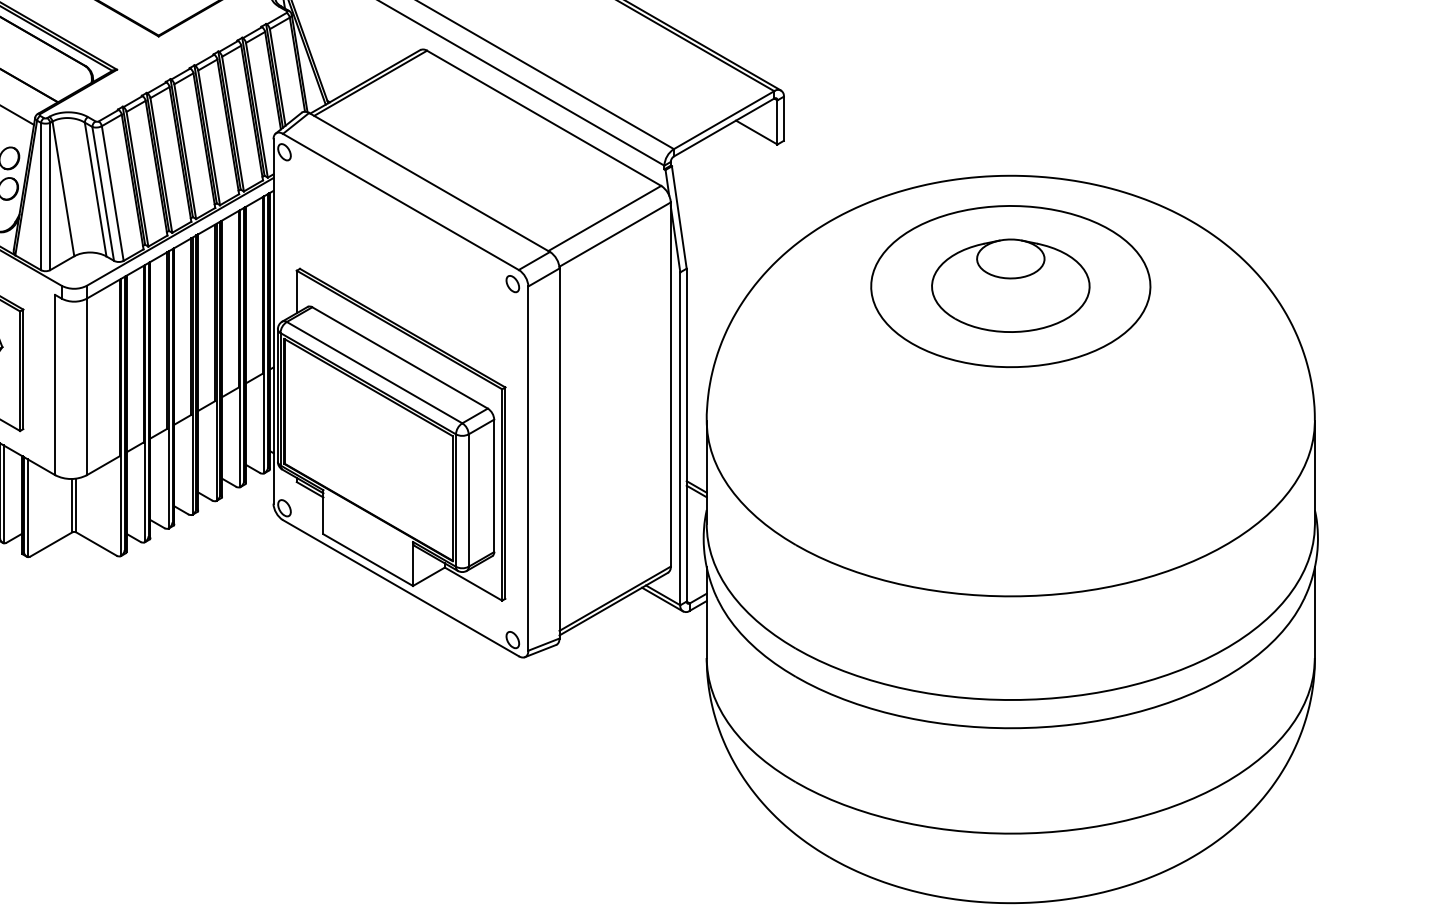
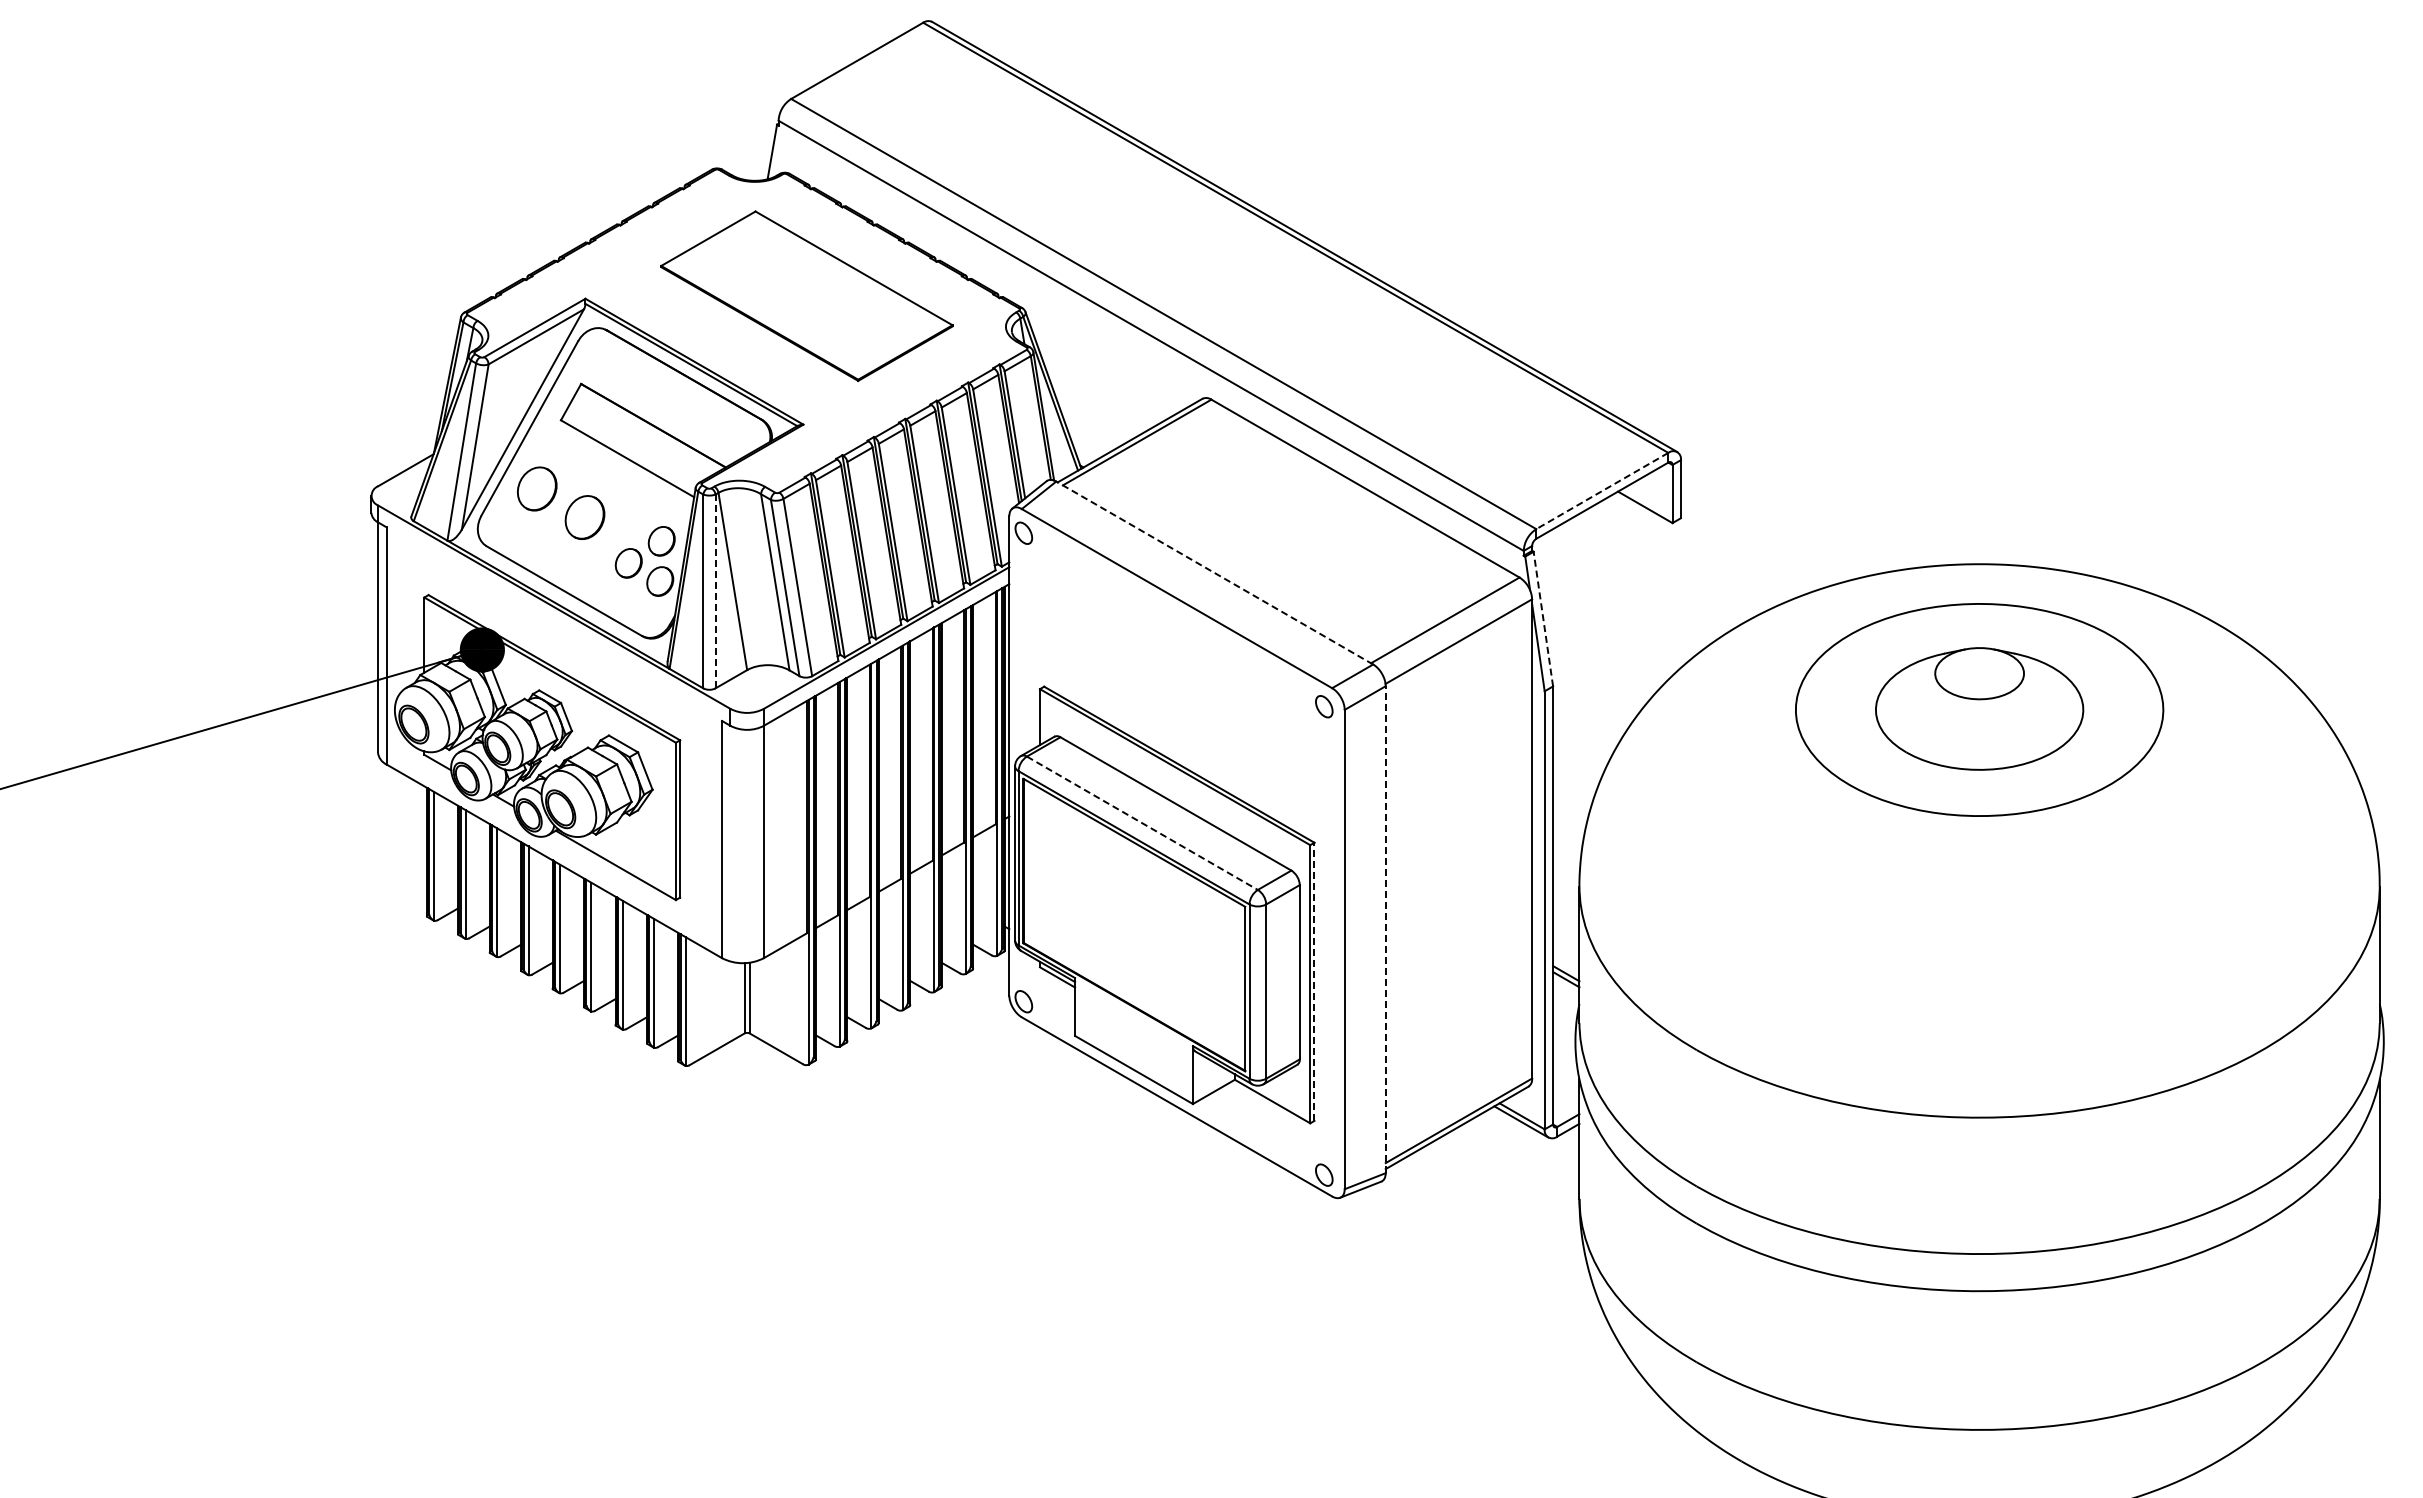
line: (723, 120) -> (1601, 491), solid -> dashed
line: (429, 182) -> (1214, 573), solid -> dashed
line: (50, 196) -> (715, 591), solid -> dashed
line: (679, 217) -> (1543, 618), solid -> dashed
line: (374, 372) -> (1142, 823), solid -> dashed
line: (559, 453) -> (1385, 929), solid -> dashed
line: (505, 492) -> (1314, 981), solid -> dashed

